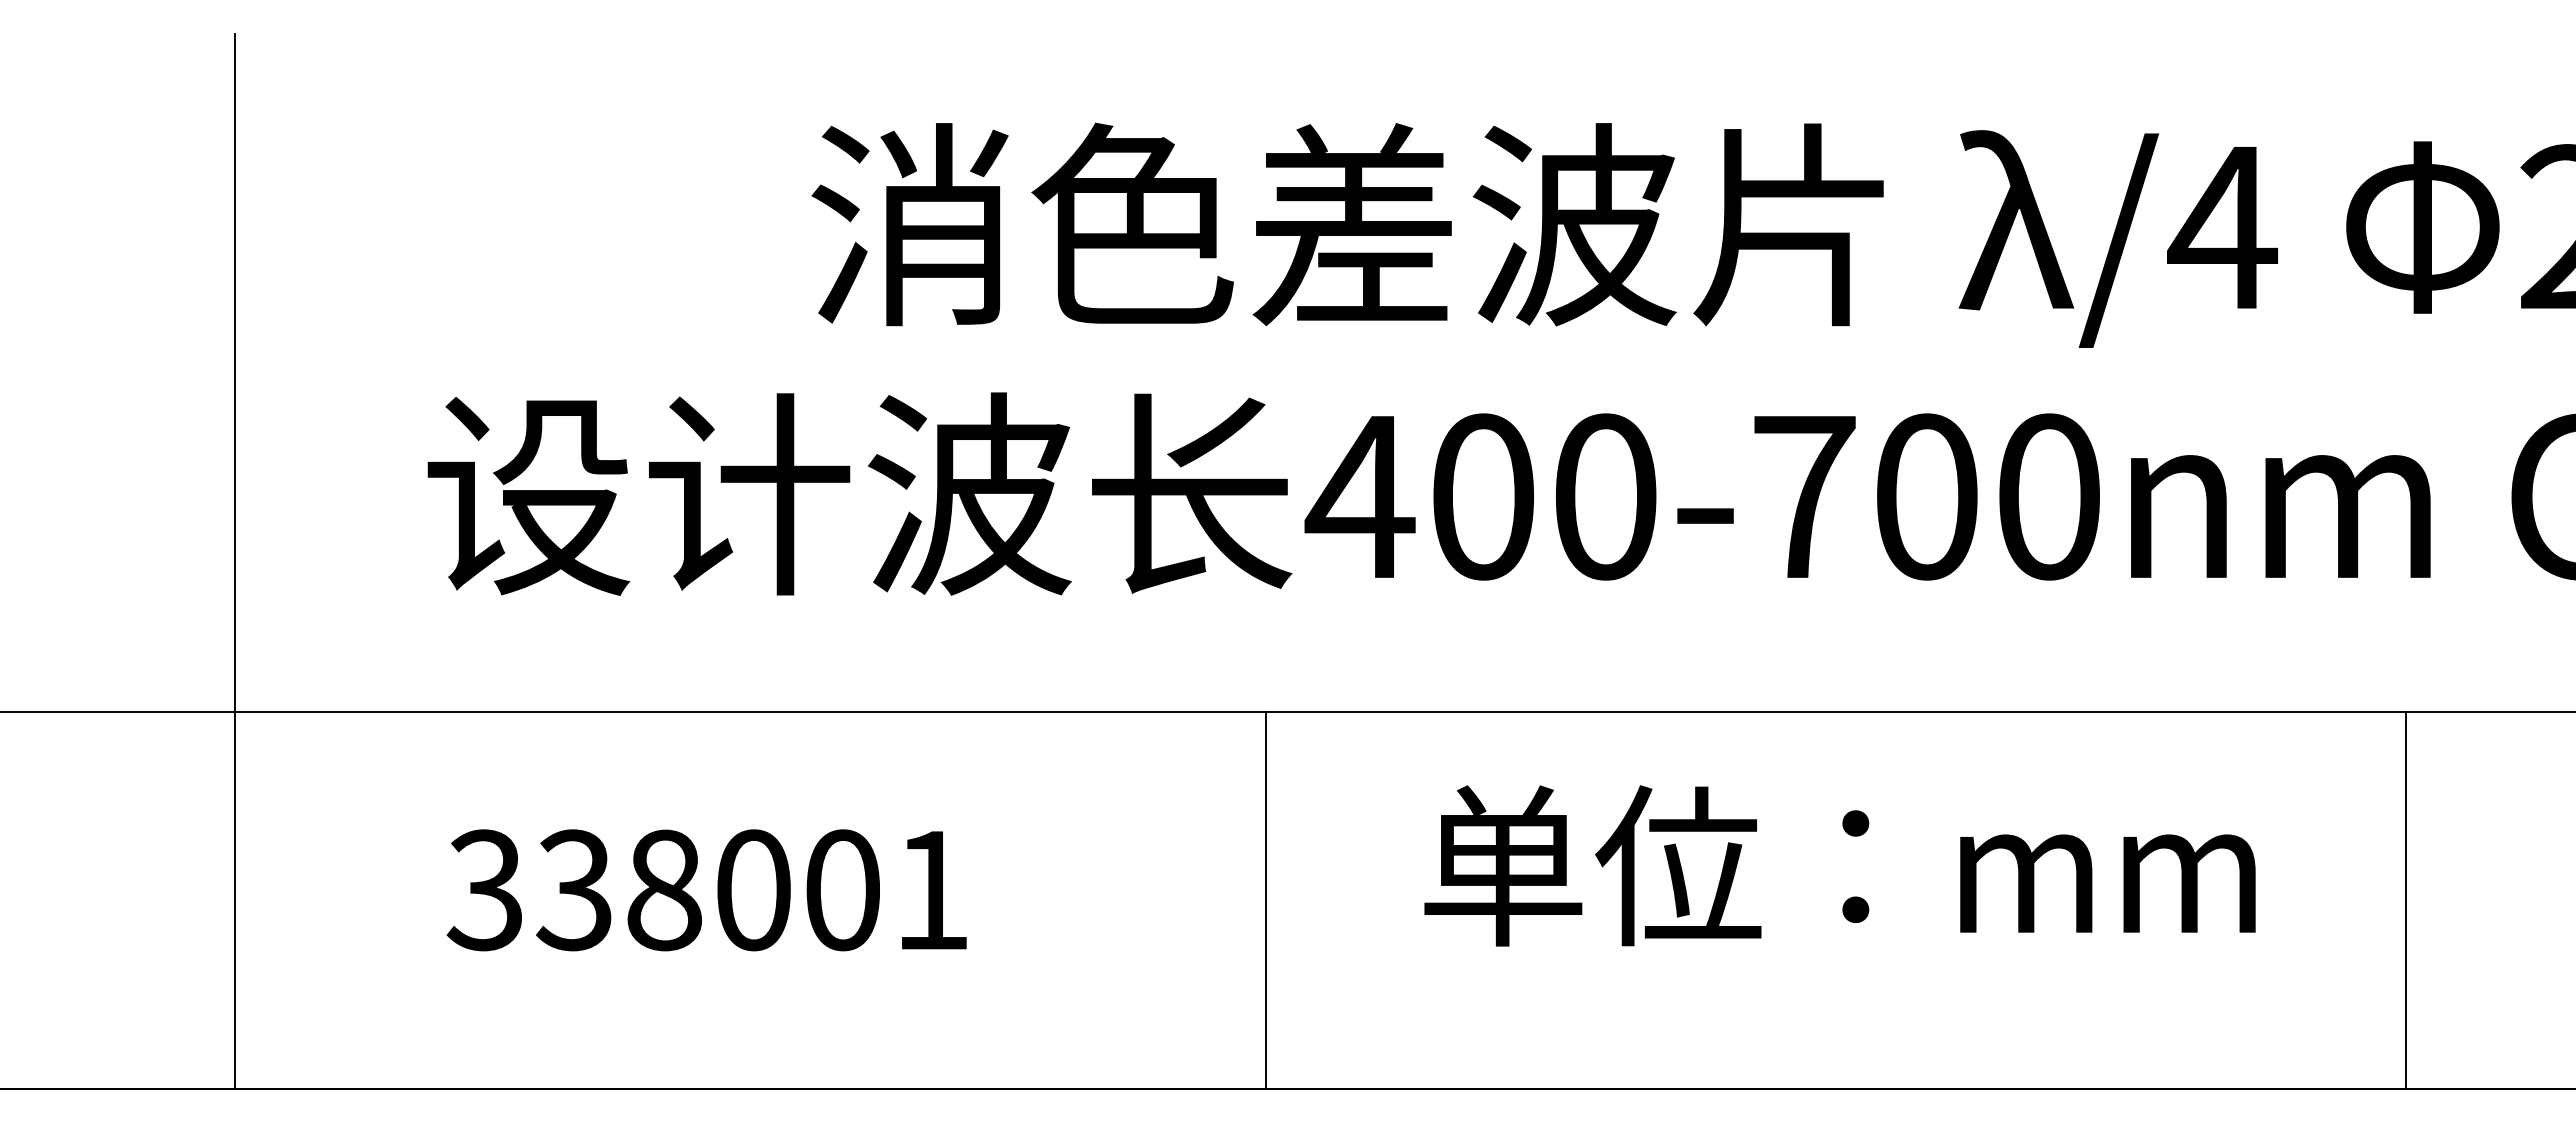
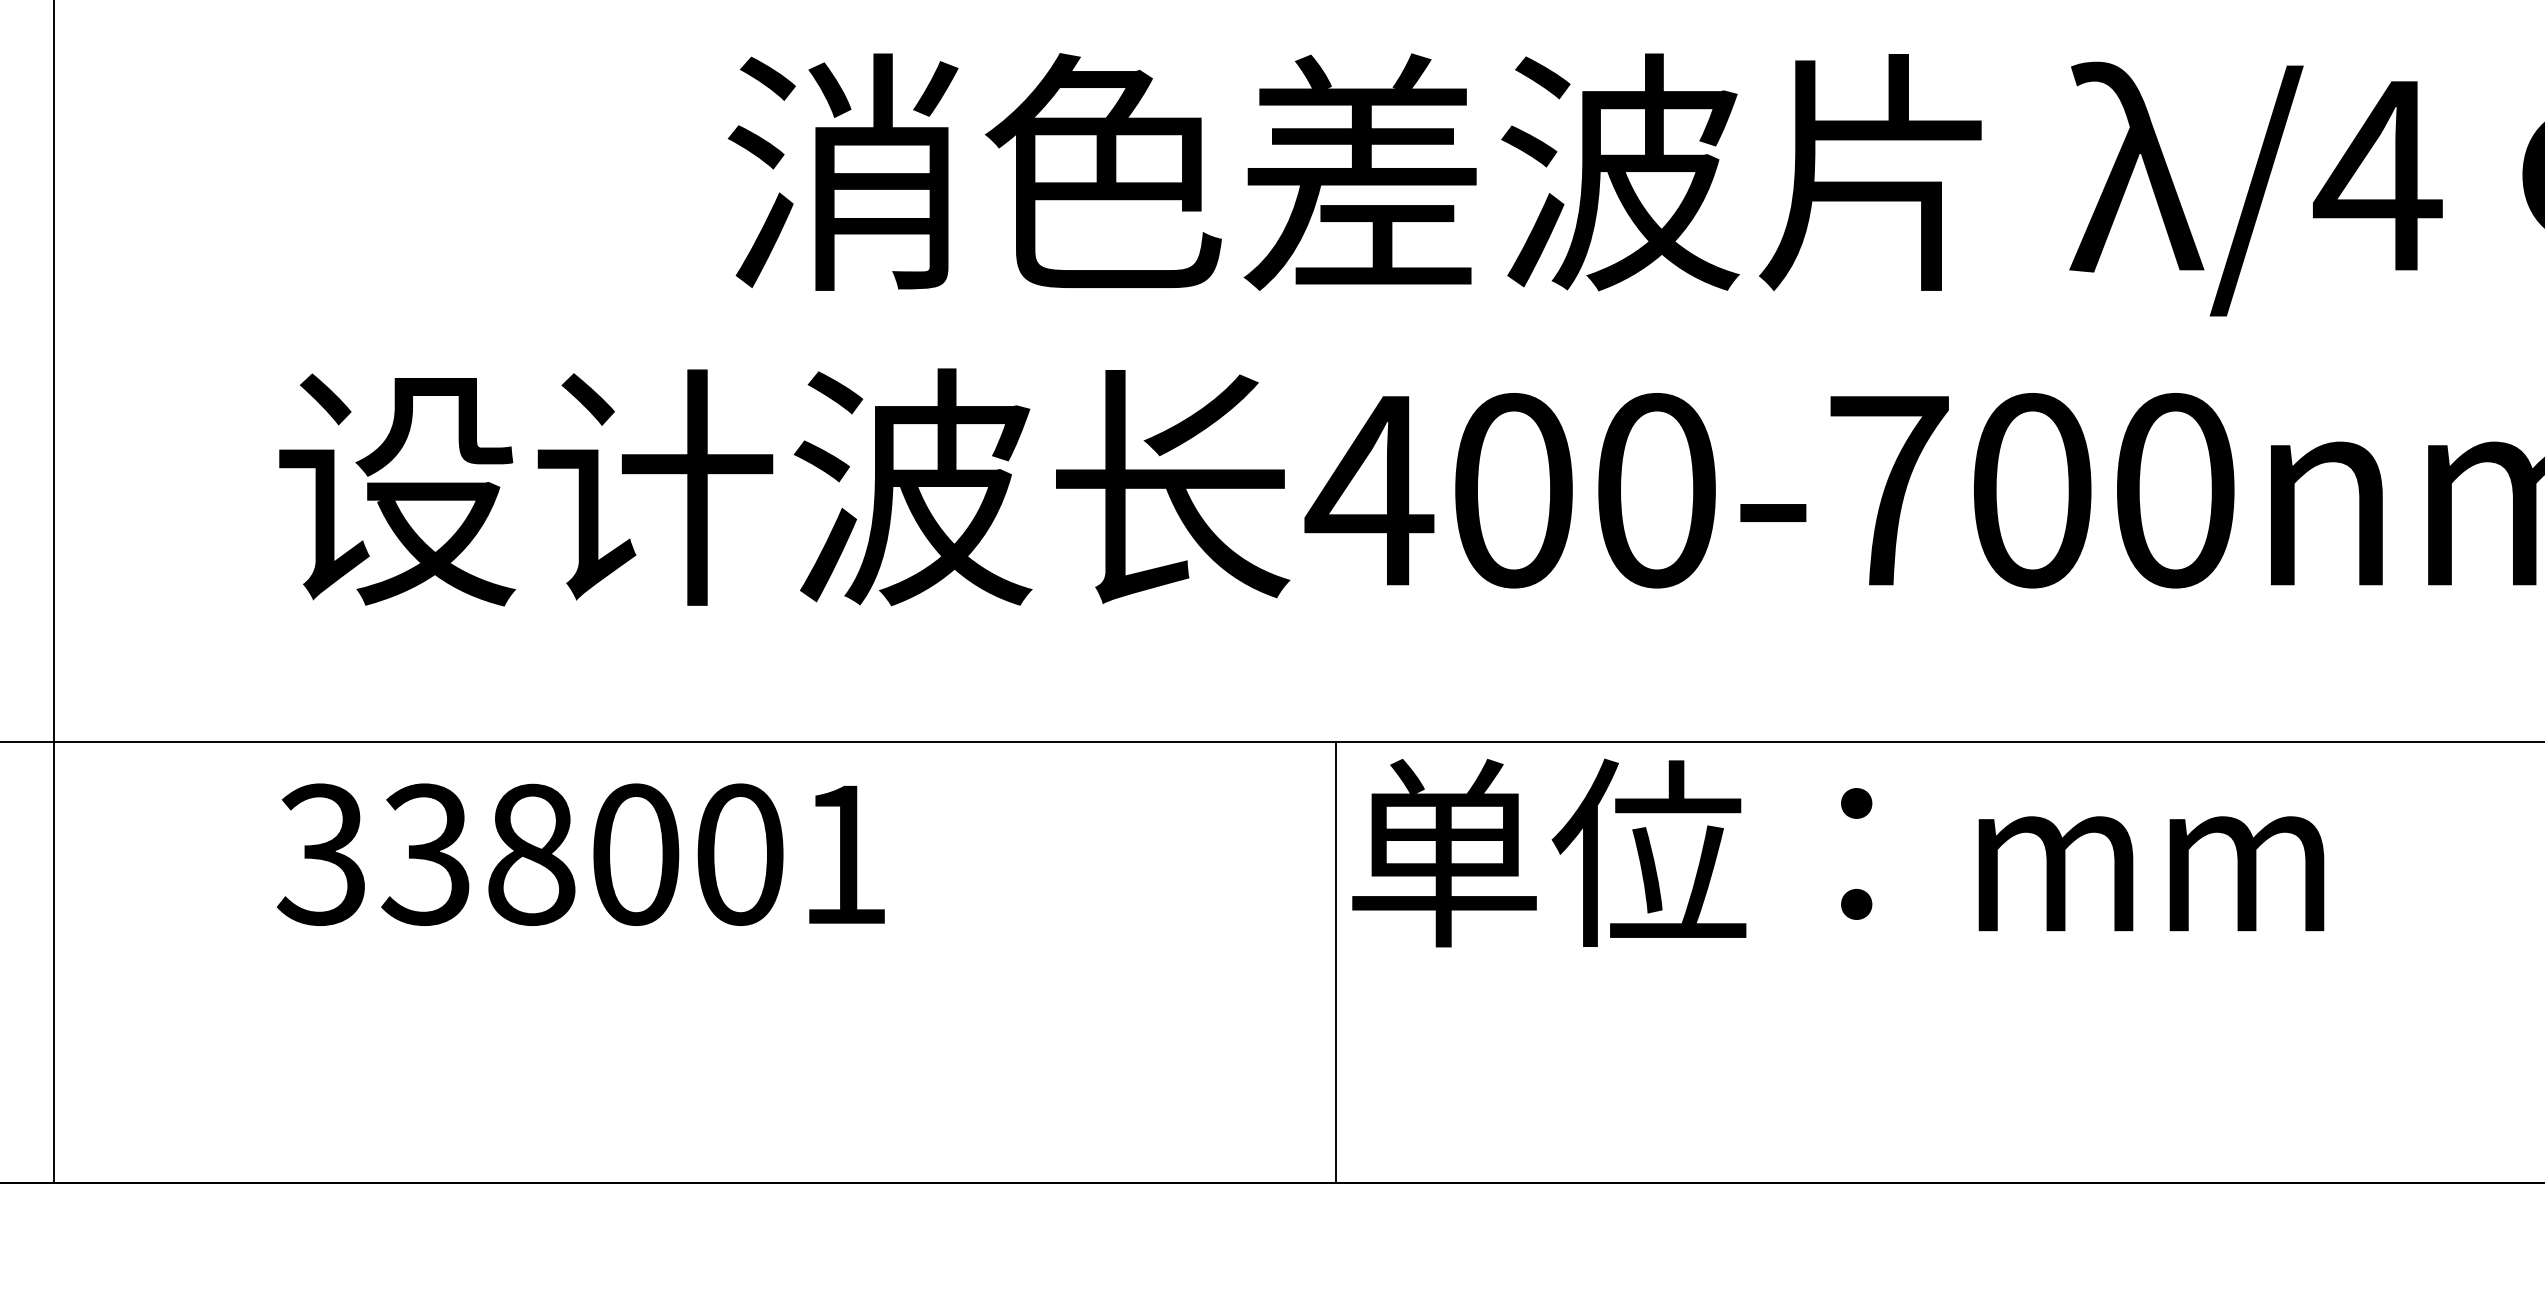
text: (1839, 865) -> (1837, 852), moved
text: (706, 890) -> (580, 854), moved
line: (1266, 900) -> (1335, 962), moved

